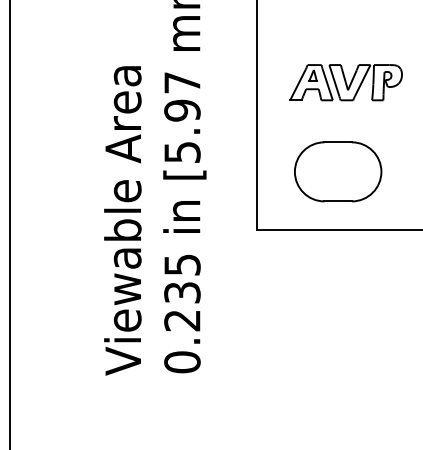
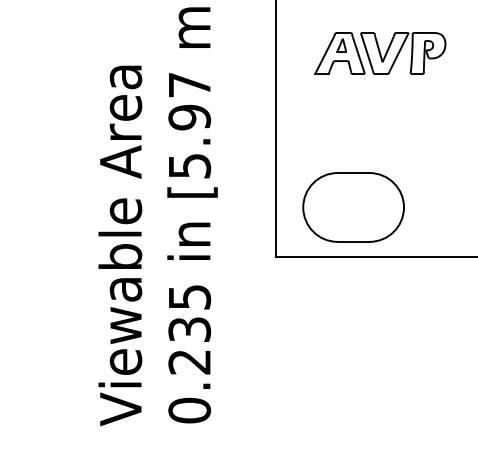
part: (345, 82) -> (379, 53), moved
part: (338, 171) -> (354, 207), moved

